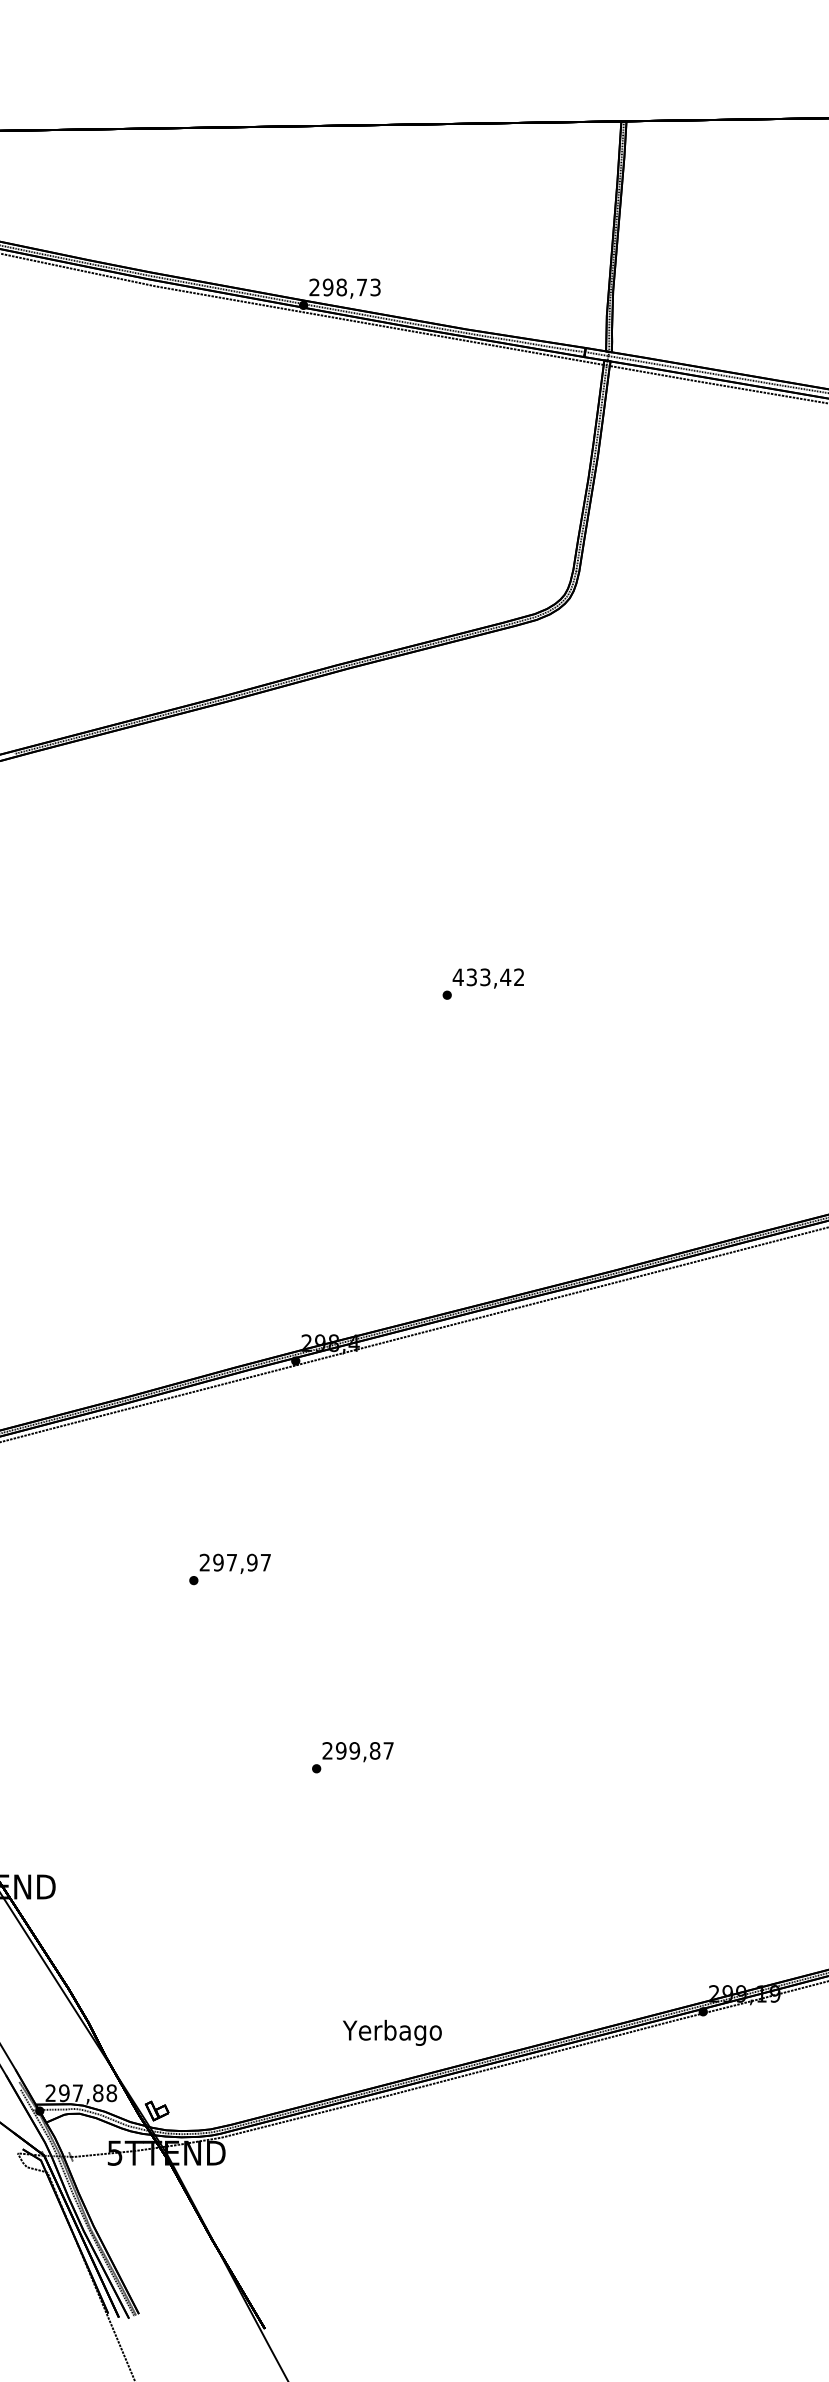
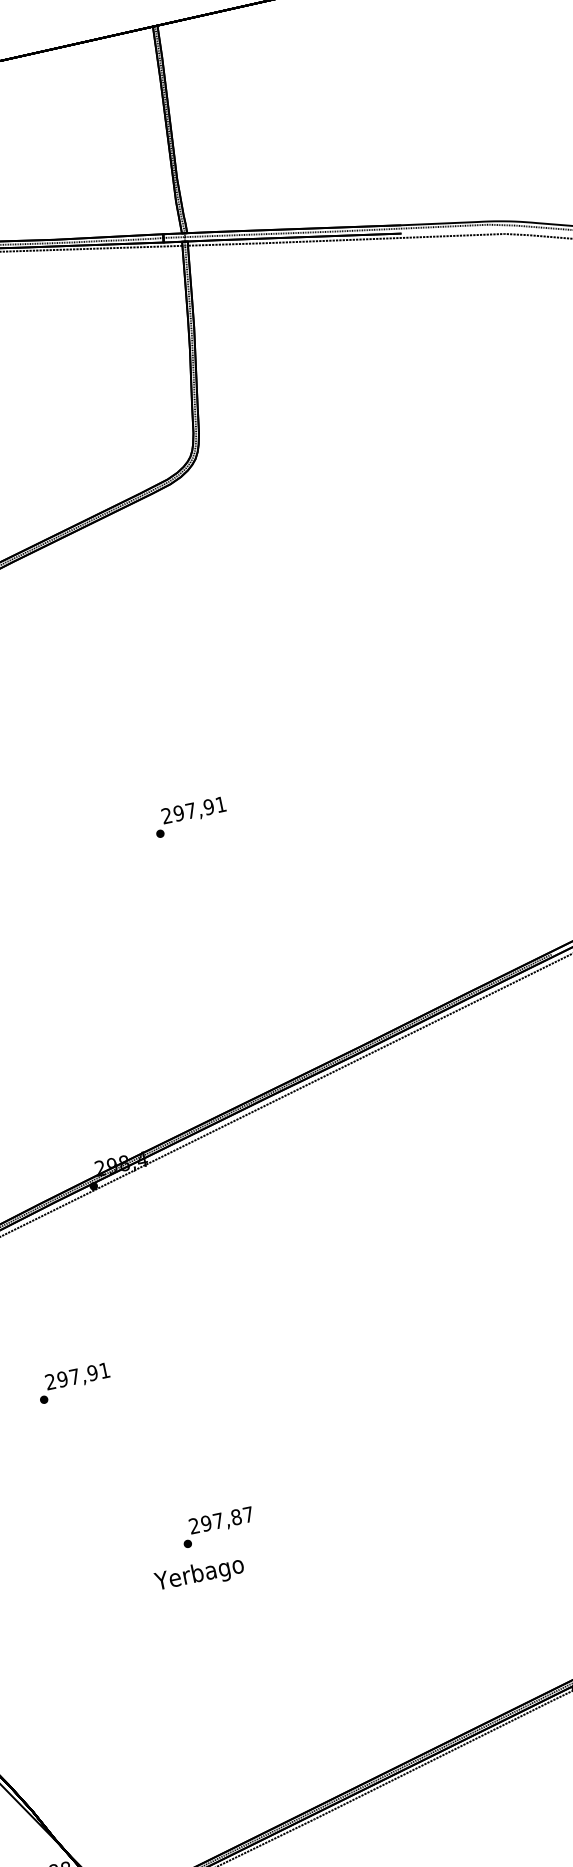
text: (488, 977) -> (193, 810), 433,42 -> 297,91
text: (265, 1562) -> (104, 1370), 297,97 -> 297,91
text: (354, 1750) -> (218, 1520), 299,87 -> 297,87
text: (392, 2032) -> (199, 1574), moved

